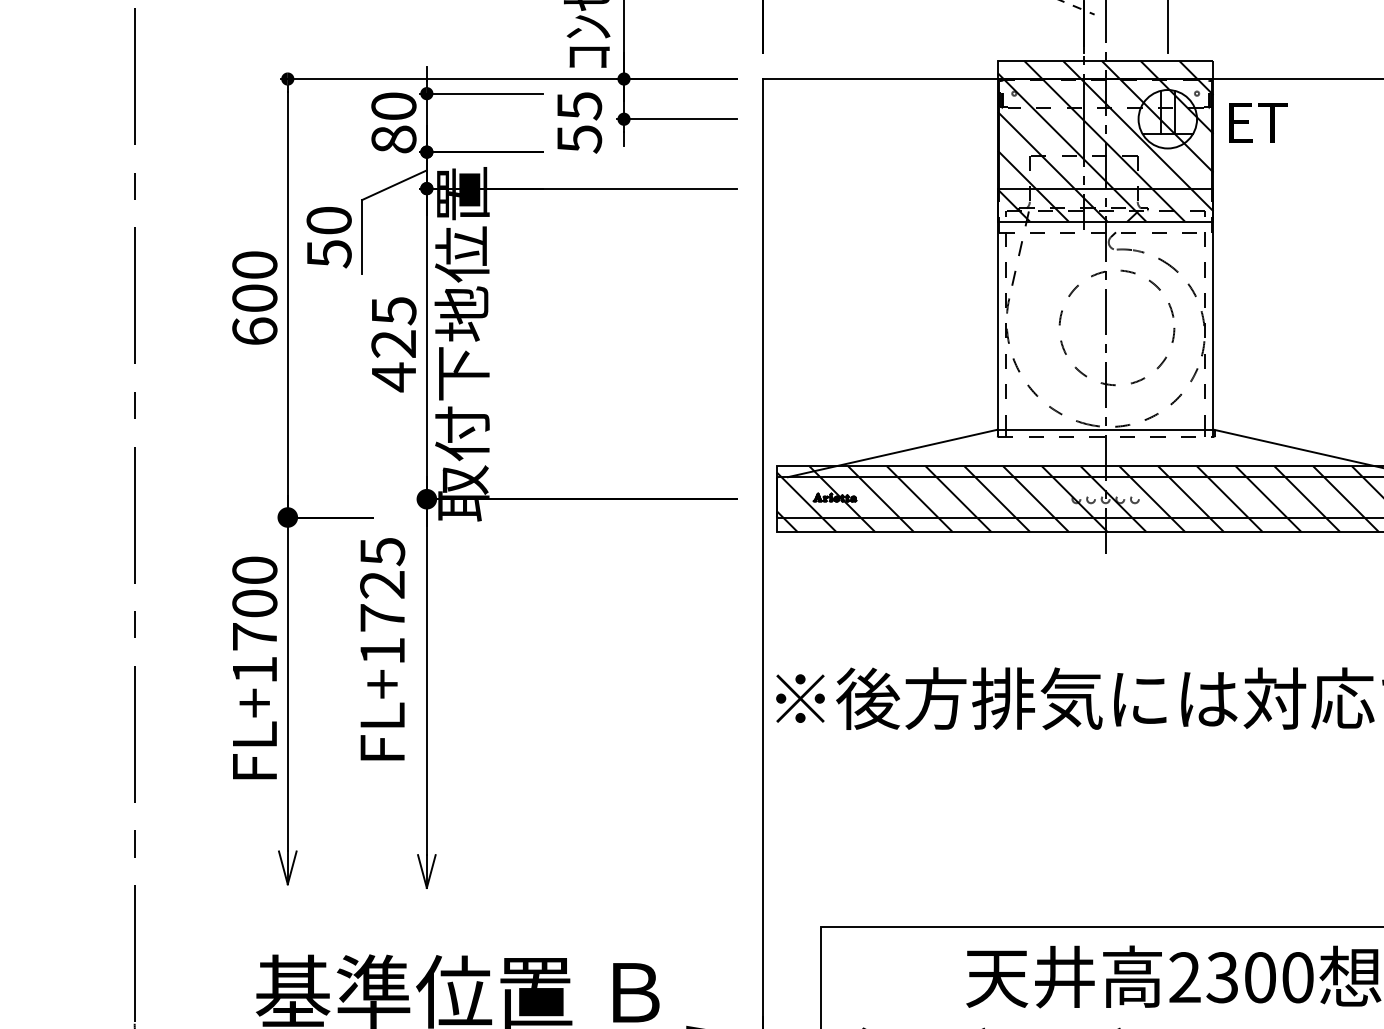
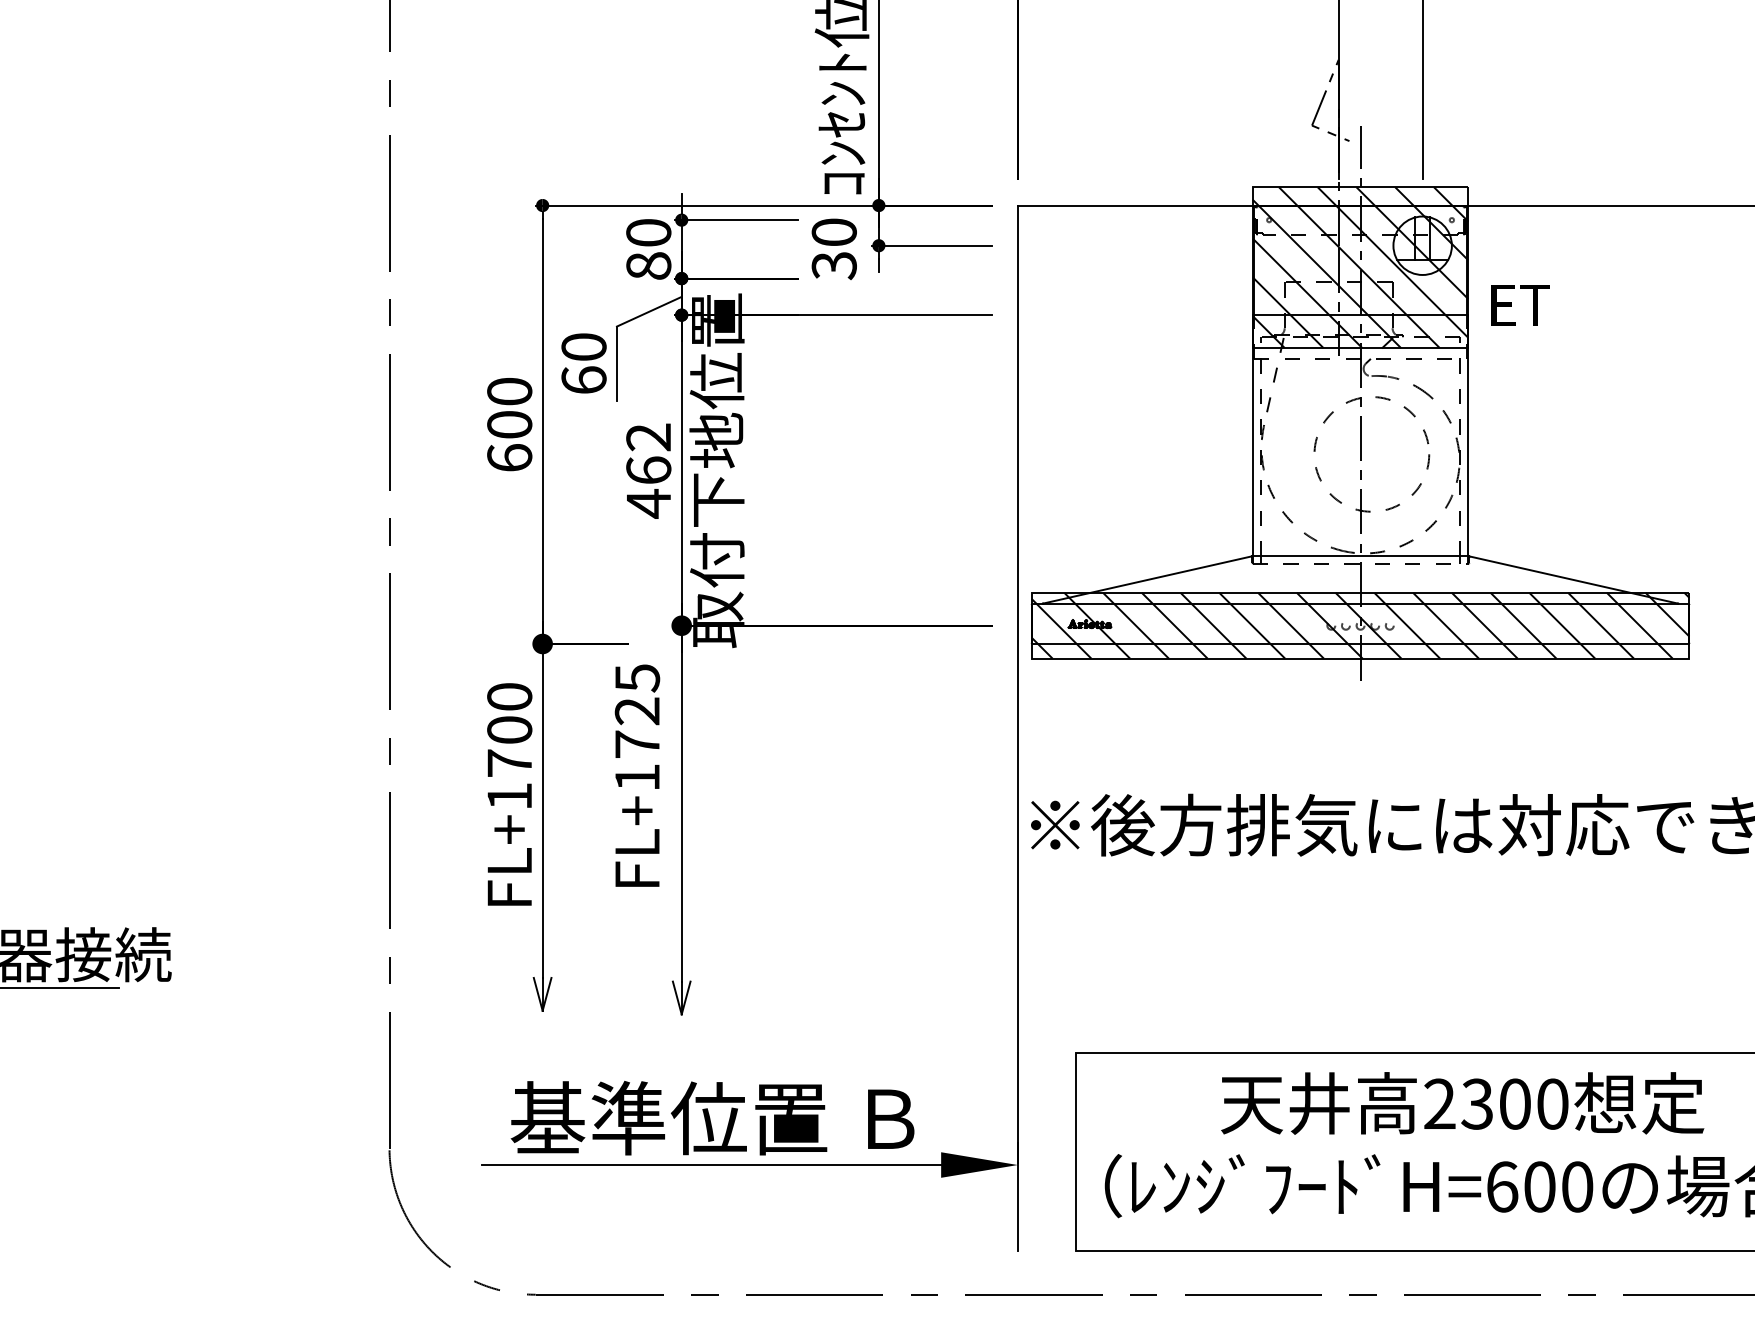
text: (578, 123) -> (833, 249), 55 -> 30
text: (1257, 123) -> (1520, 305), moved
text: (328, 254) -> (583, 380), 50 -> 60
text: (393, 327) -> (648, 453), 425 -> 462

